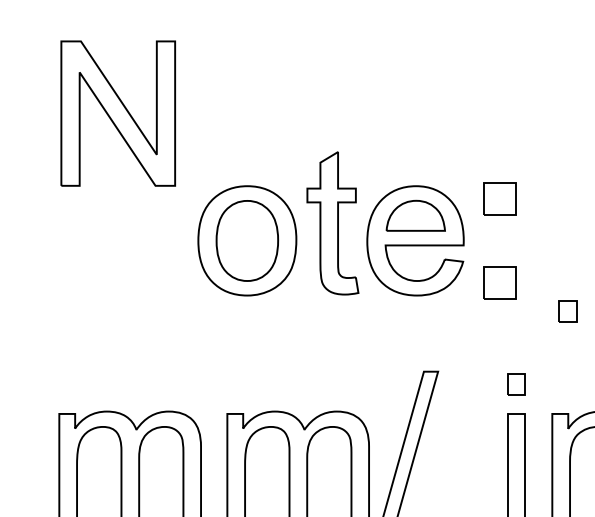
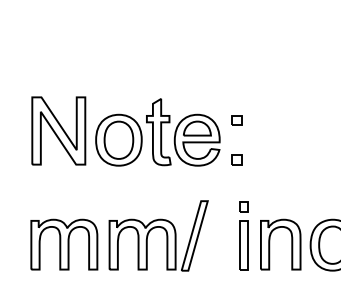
part: (117, 112) -> (58, 130), moved
part: (499, 198) -> (236, 120), size x0.62
part: (499, 282) -> (236, 159), size x0.62
part: (566, 310) -> (267, 172), removed

